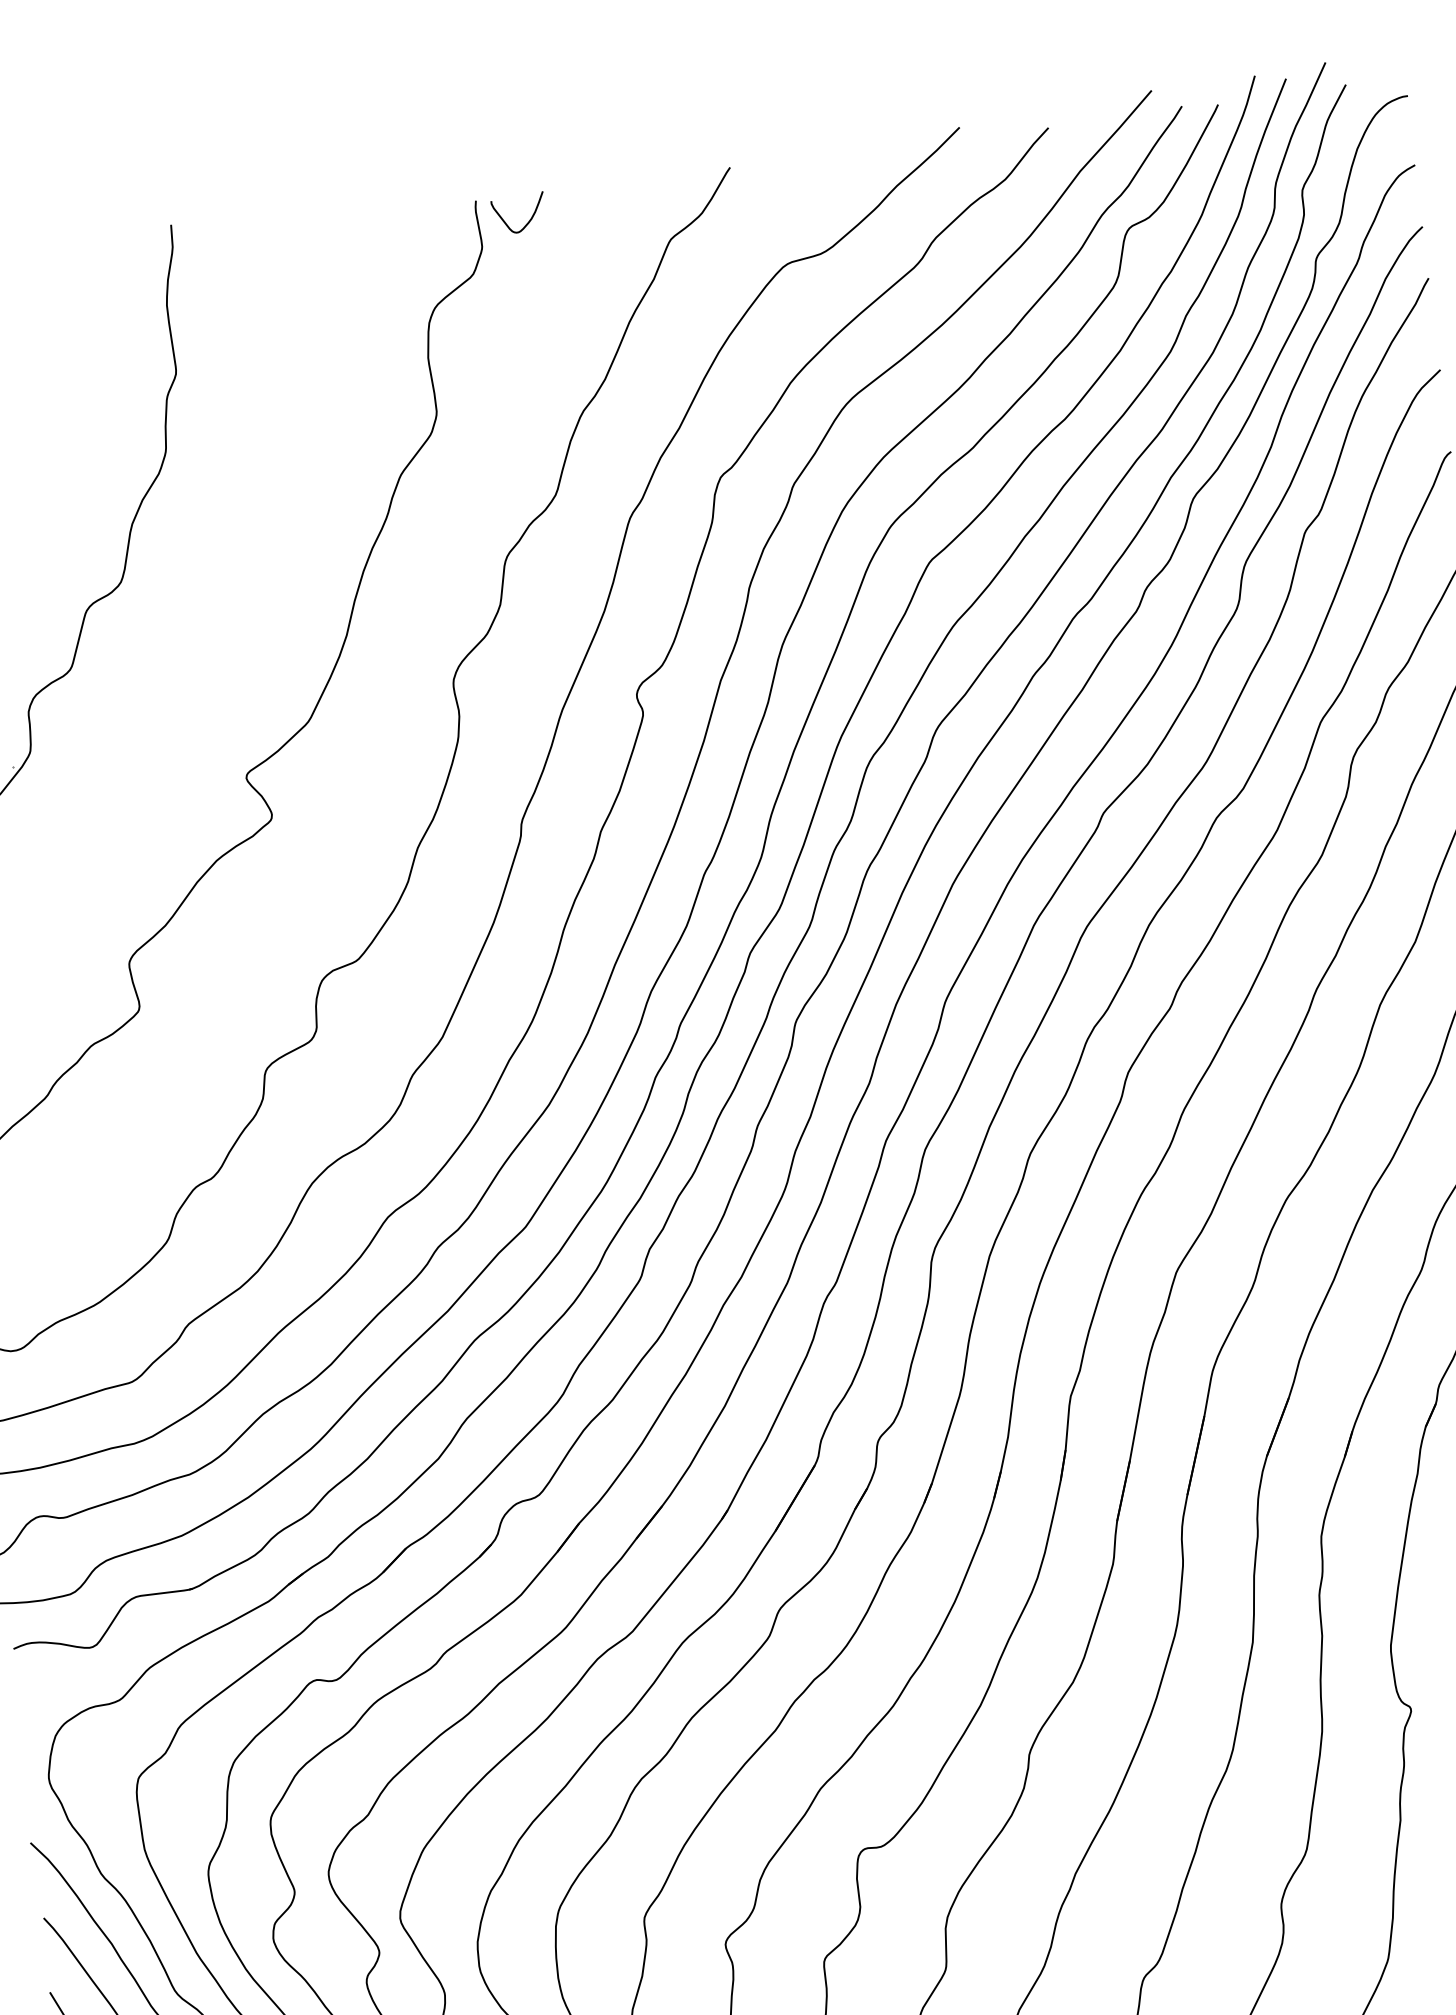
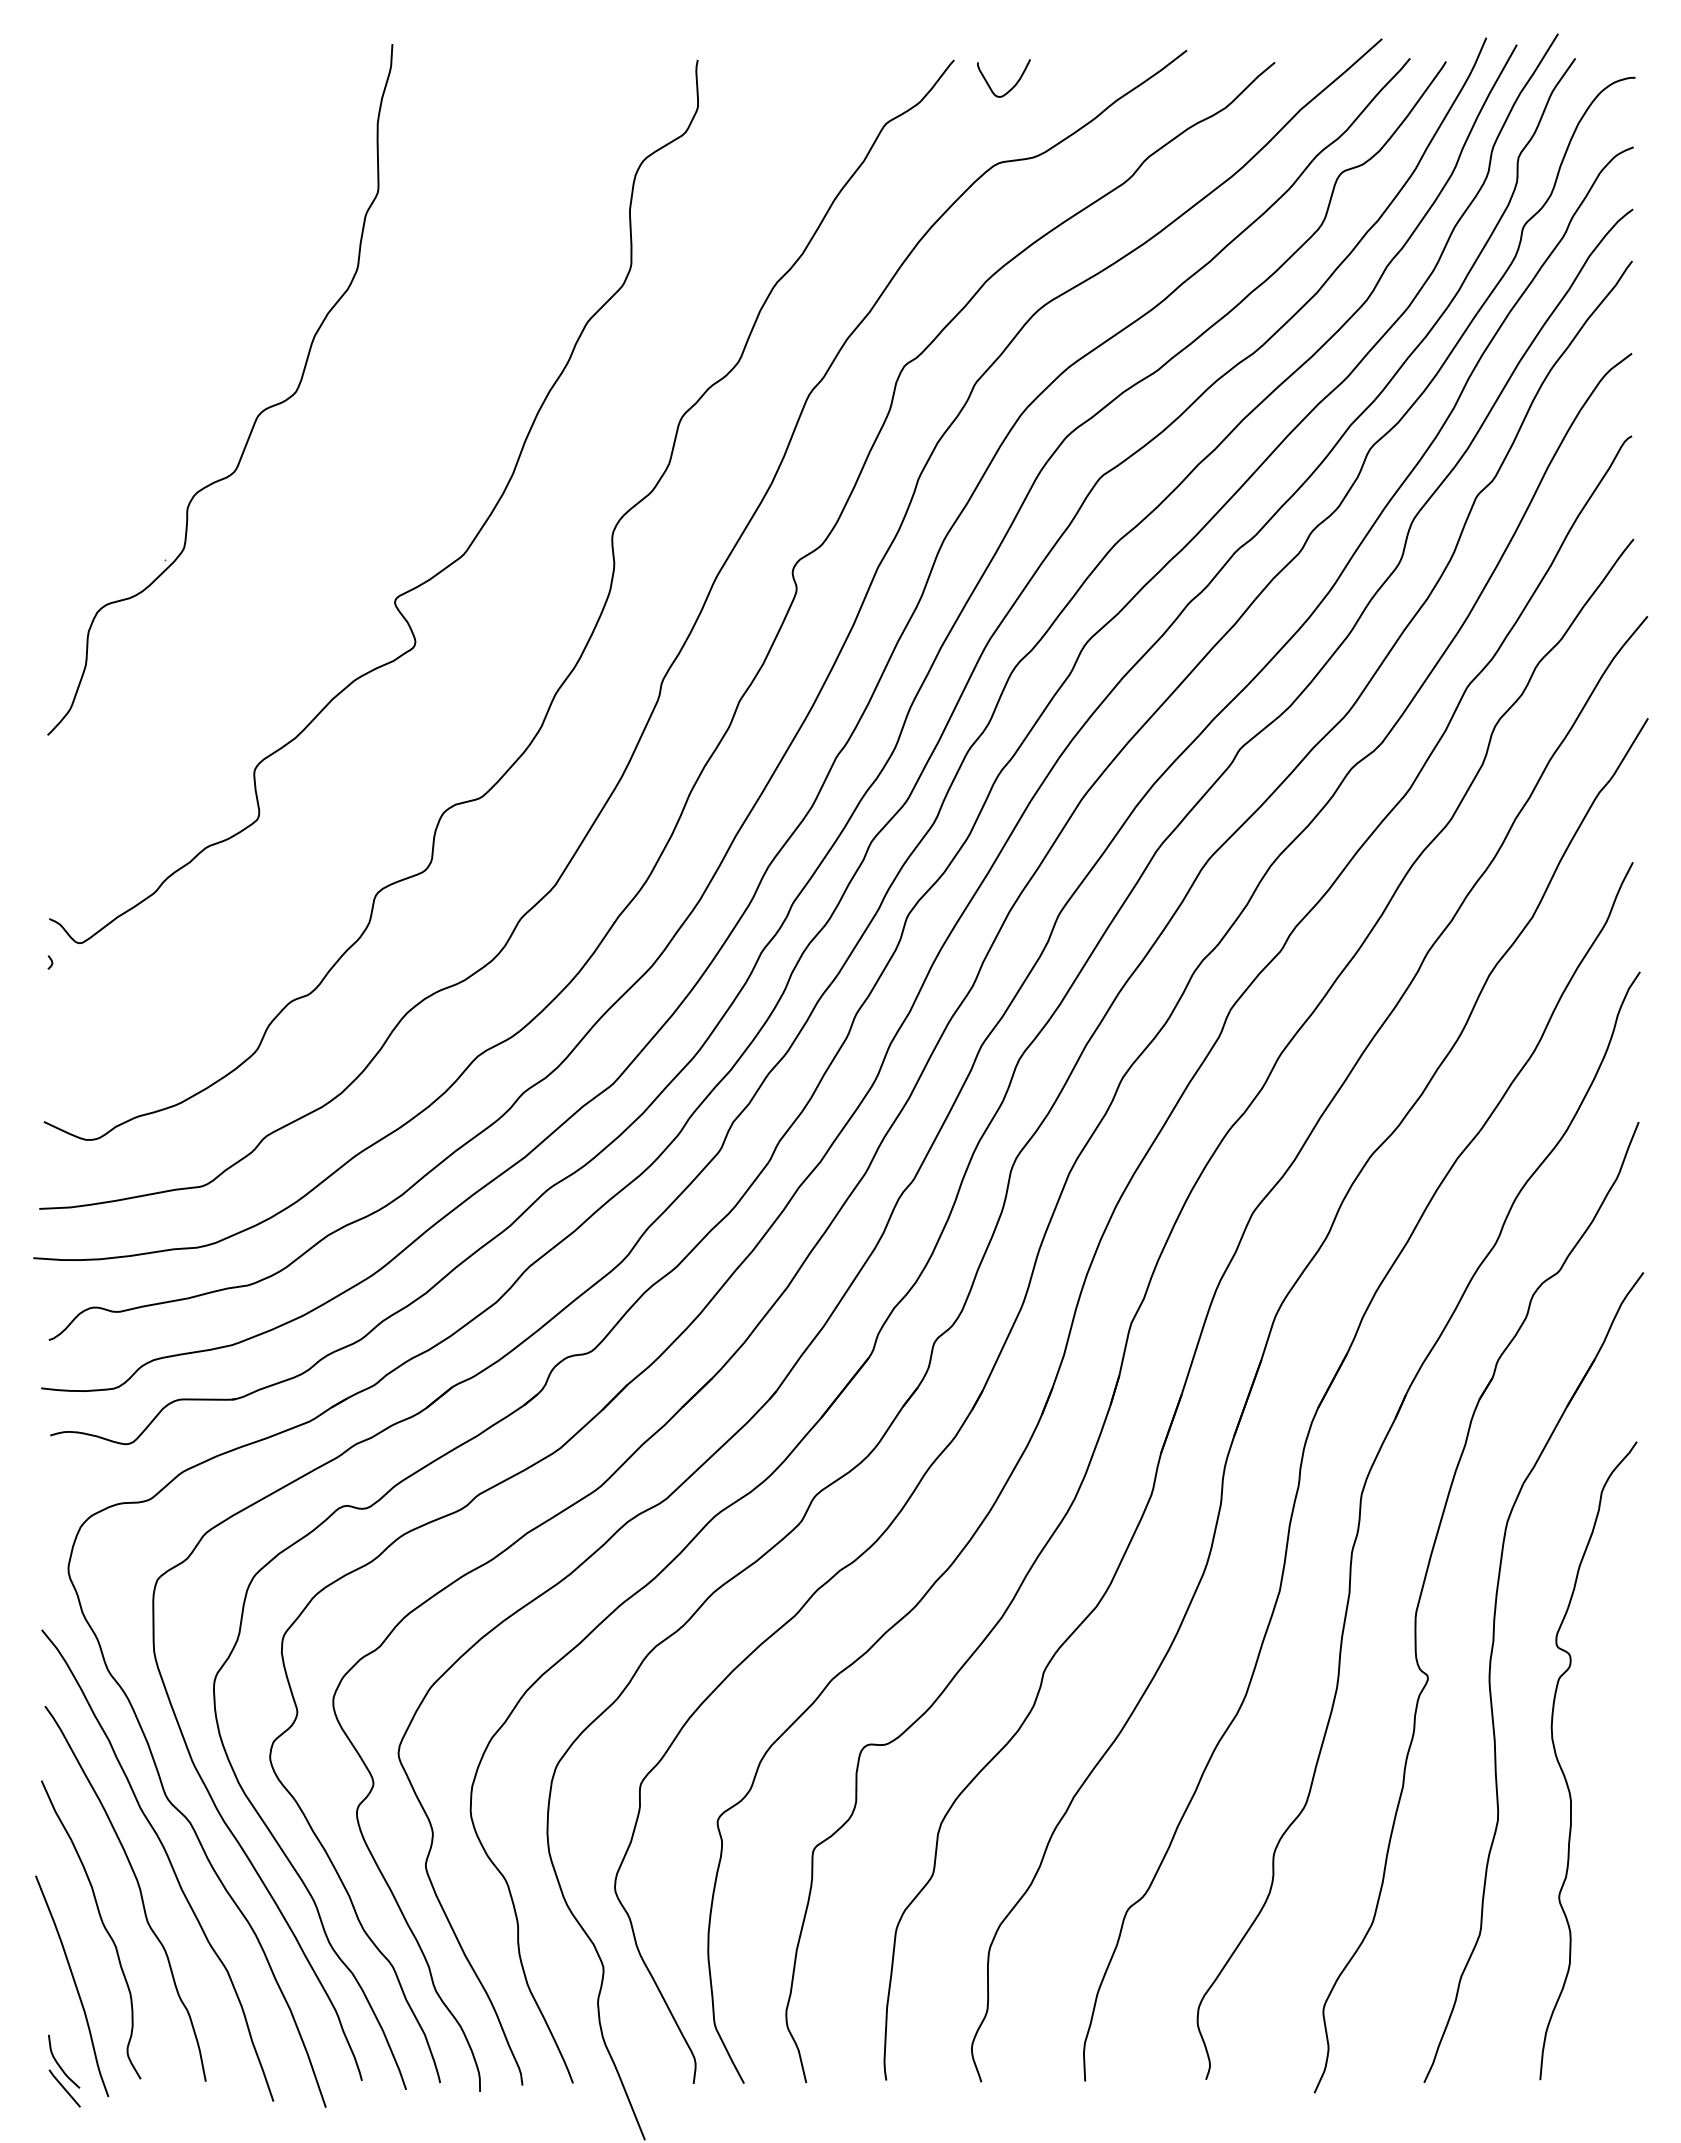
curve: (528, 220) -> (1012, 86), moved

